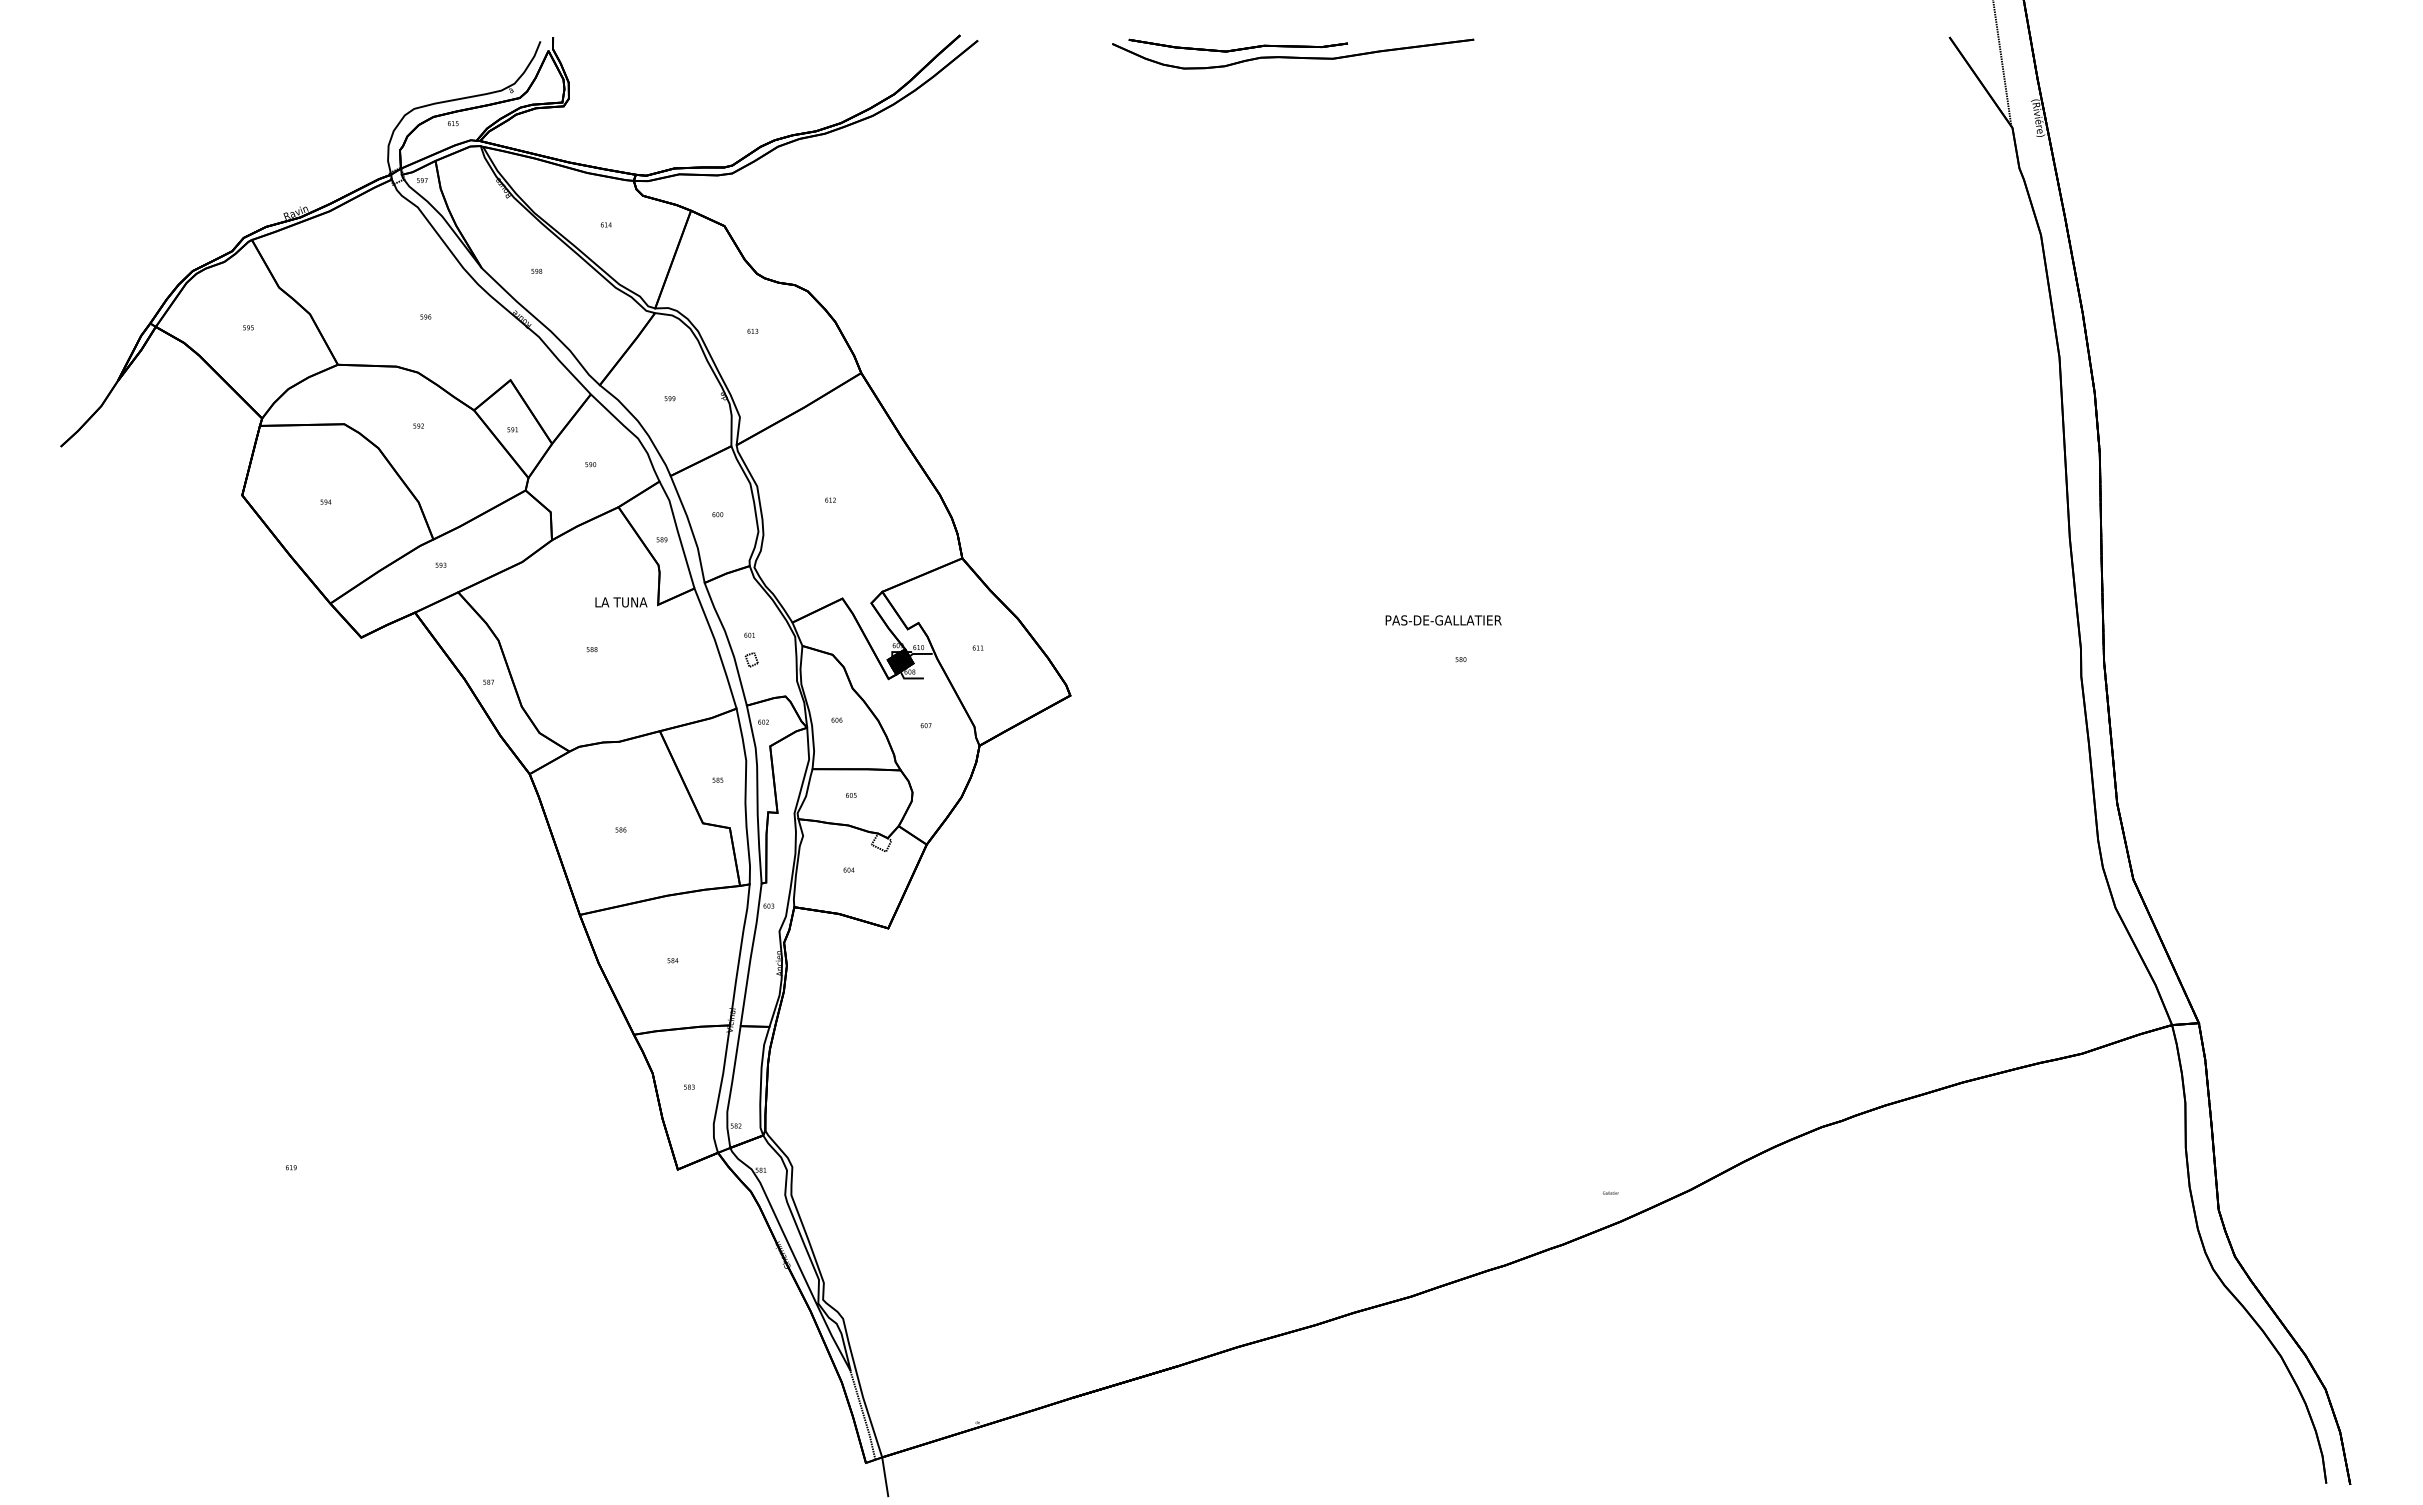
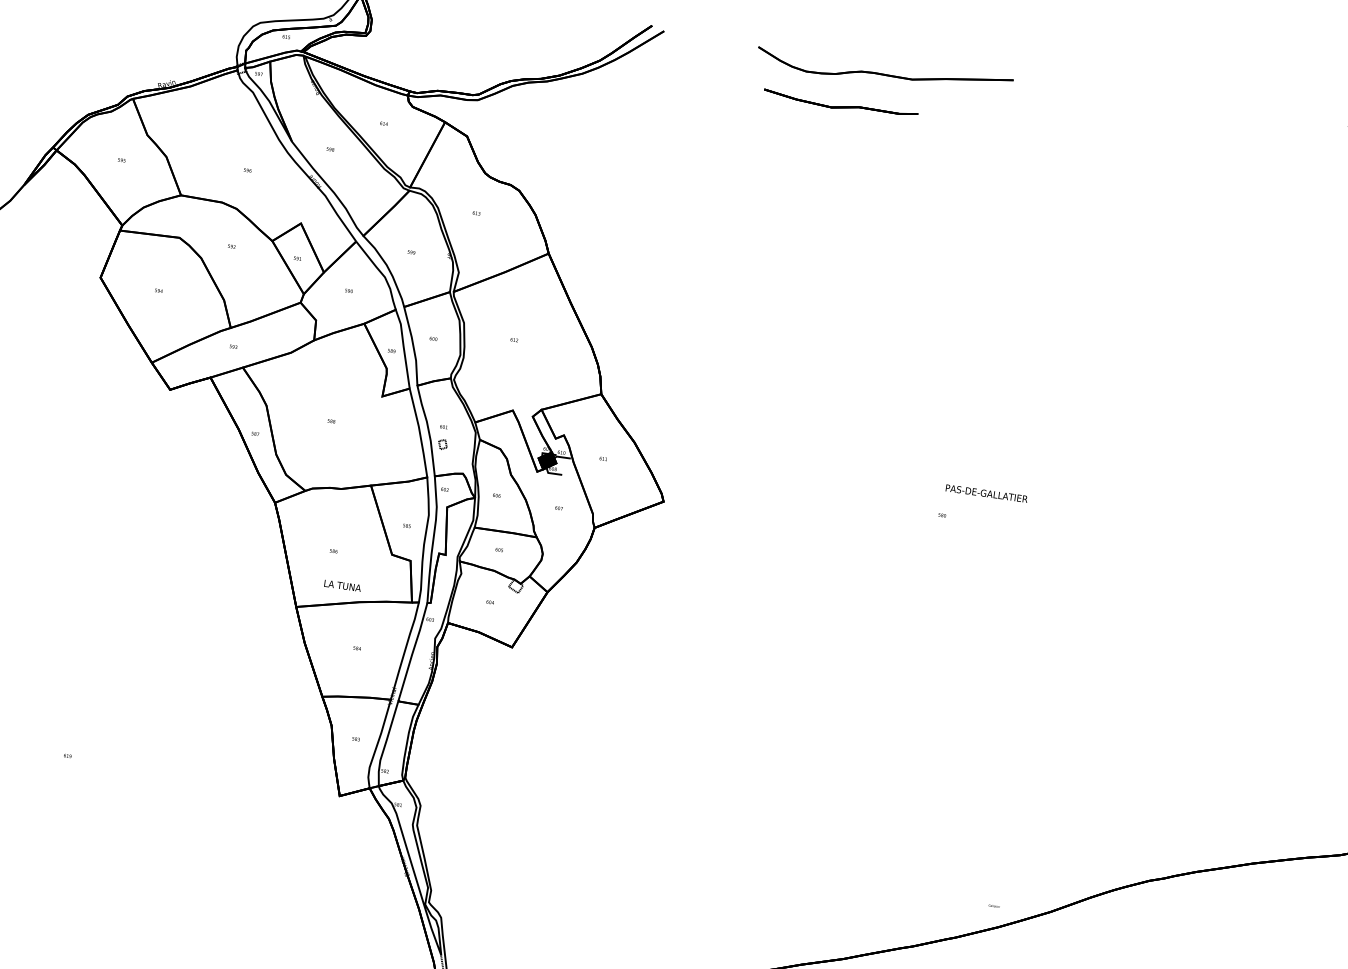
part: (1238, 45) -> (840, 104), moved
text: (621, 602) -> (342, 585), moved
text: (1443, 620) -> (986, 493), moved

